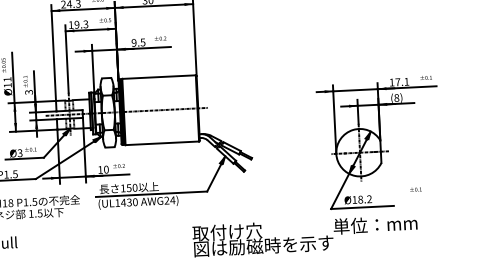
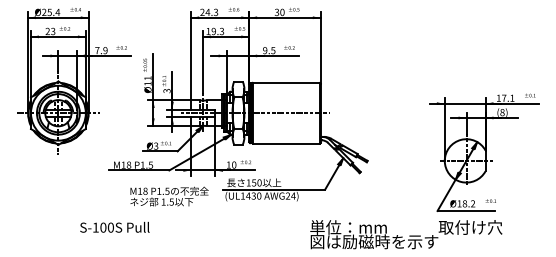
text: (415, 188) -> (490, 200), moved
text: (374, 224) -> (476, 227), 単位：mm -> 取付け穴
text: (234, 231) -> (348, 227), 取付け穴 -> 単位：mm

